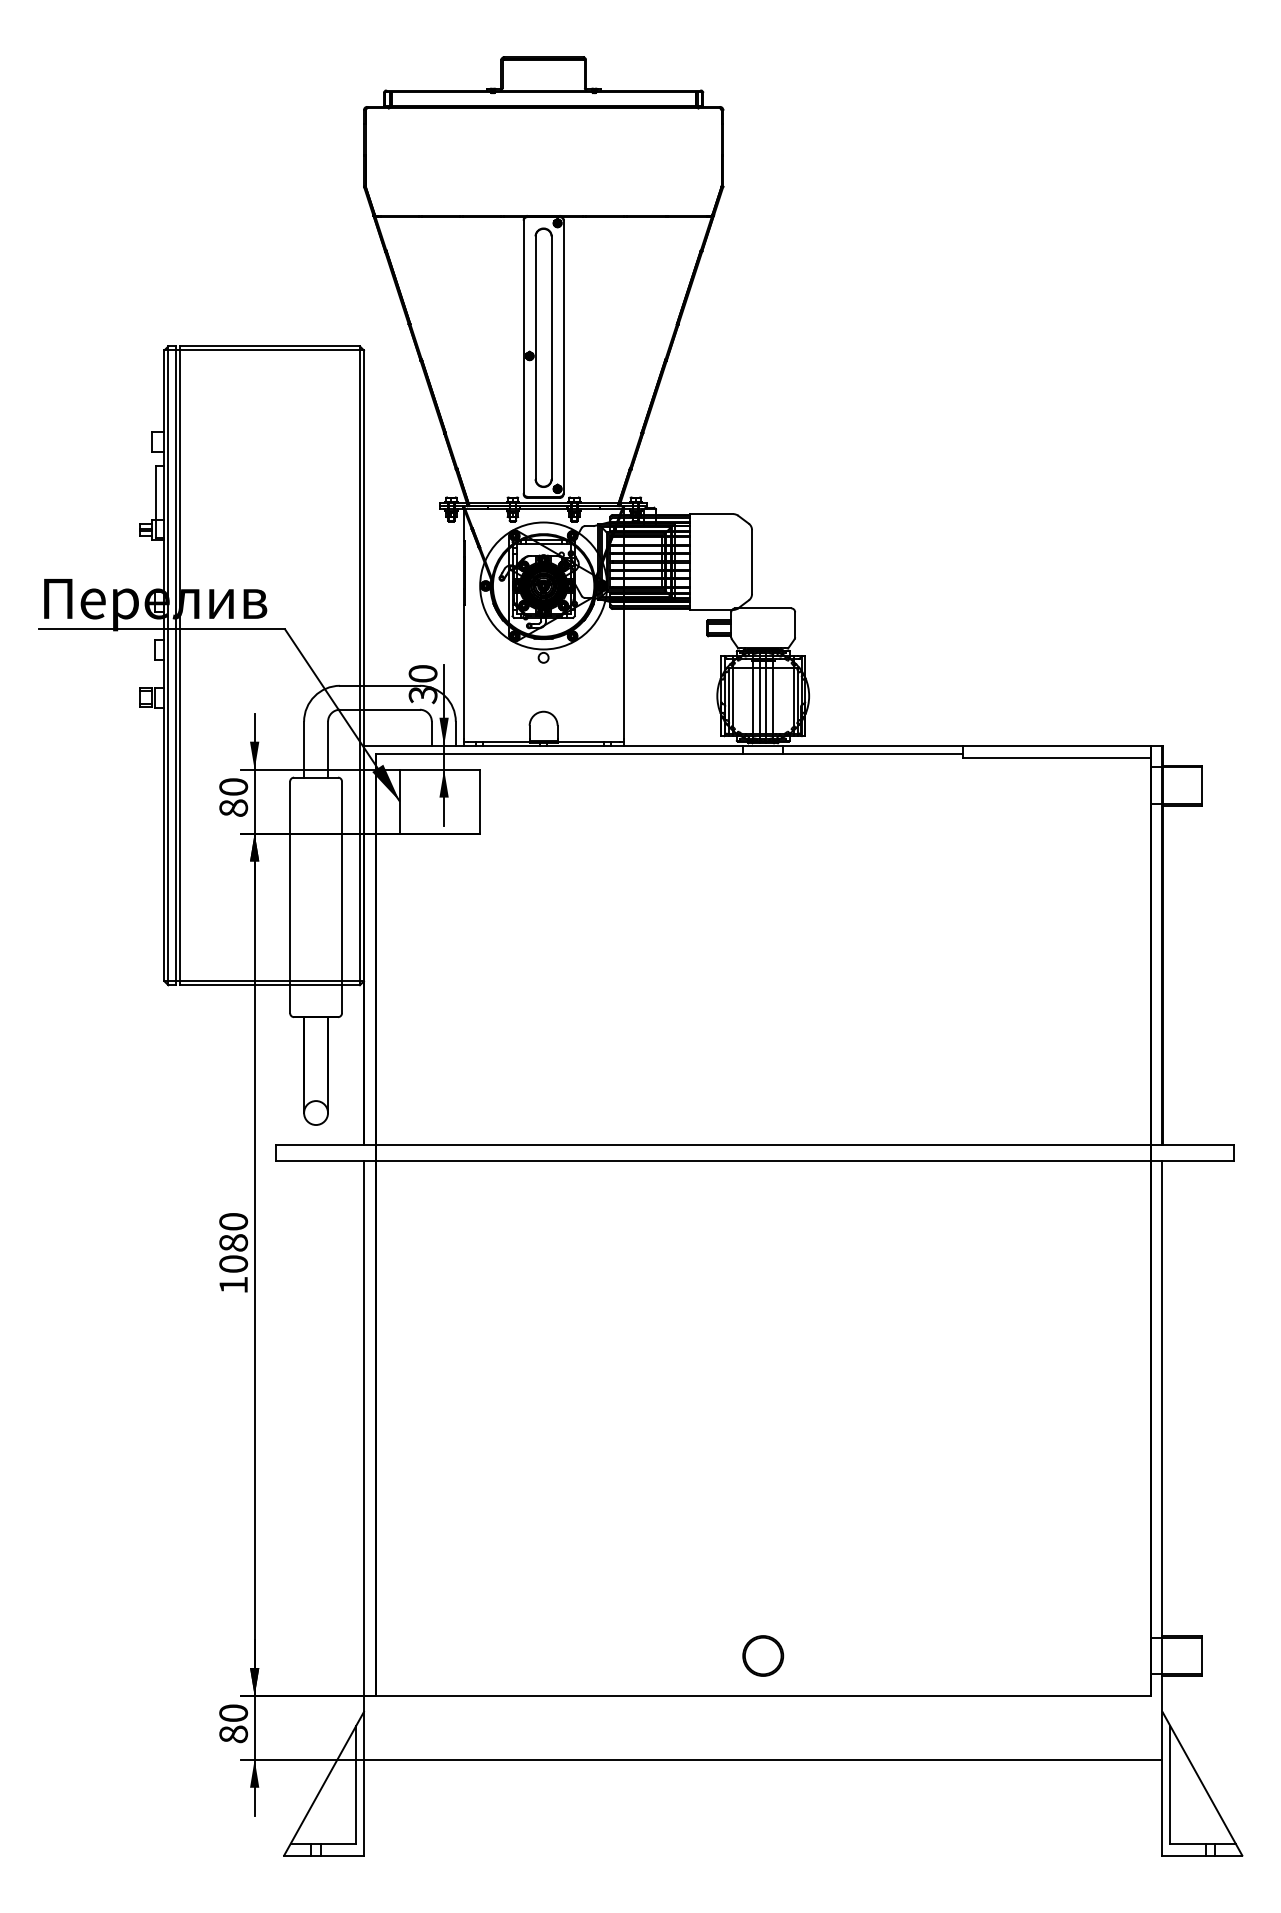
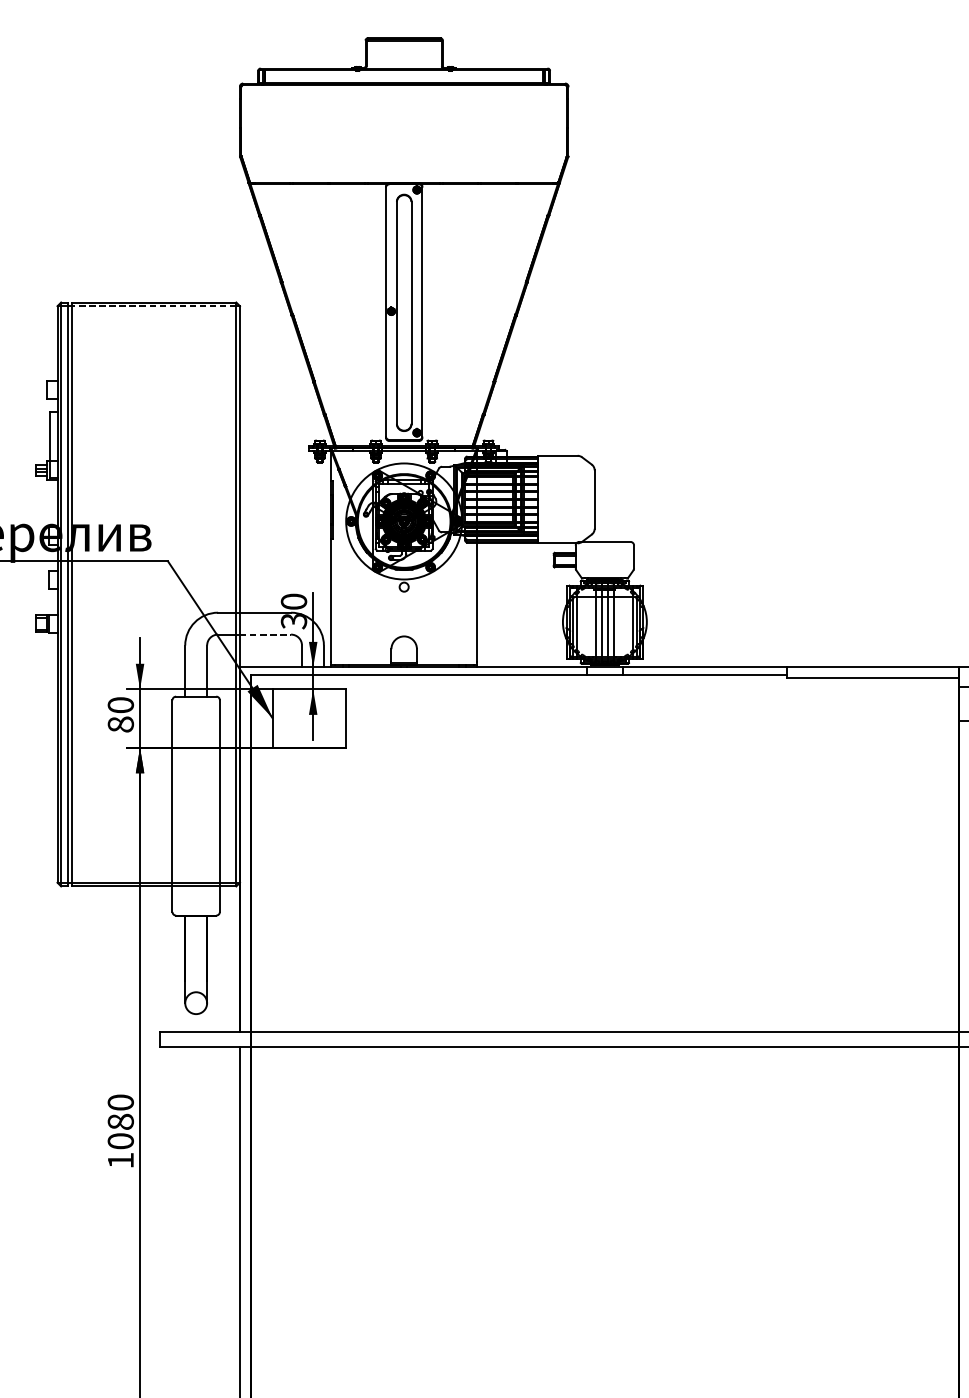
line: (270, 350) -> (154, 306), solid -> dashed
line: (391, 709) -> (265, 634), solid -> dashed

